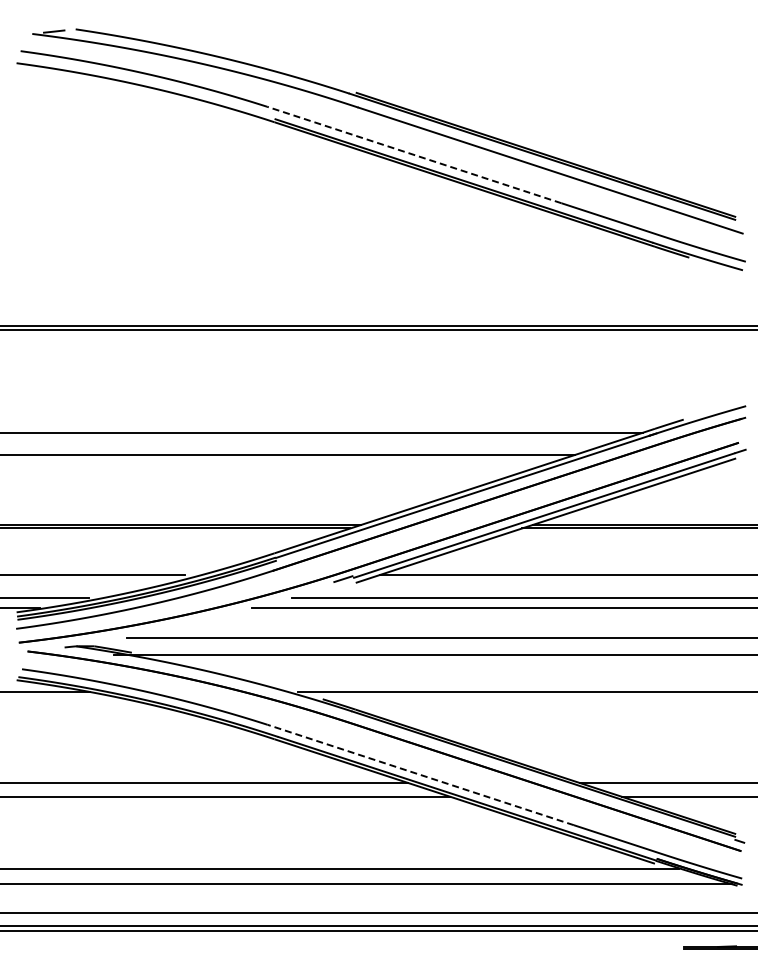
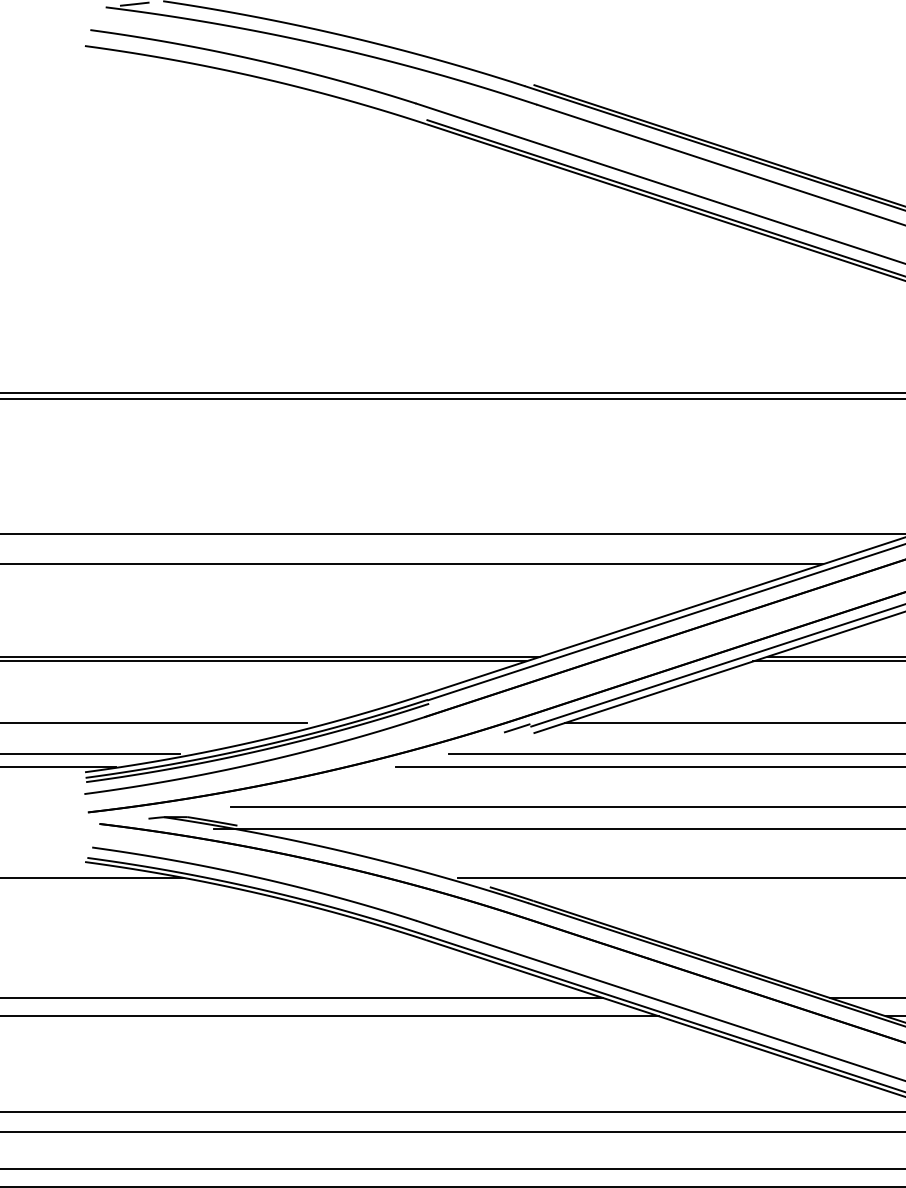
line: (414, 155) -> (611, 168), dashed -> solid
line: (420, 774) -> (619, 986), dashed -> solid

